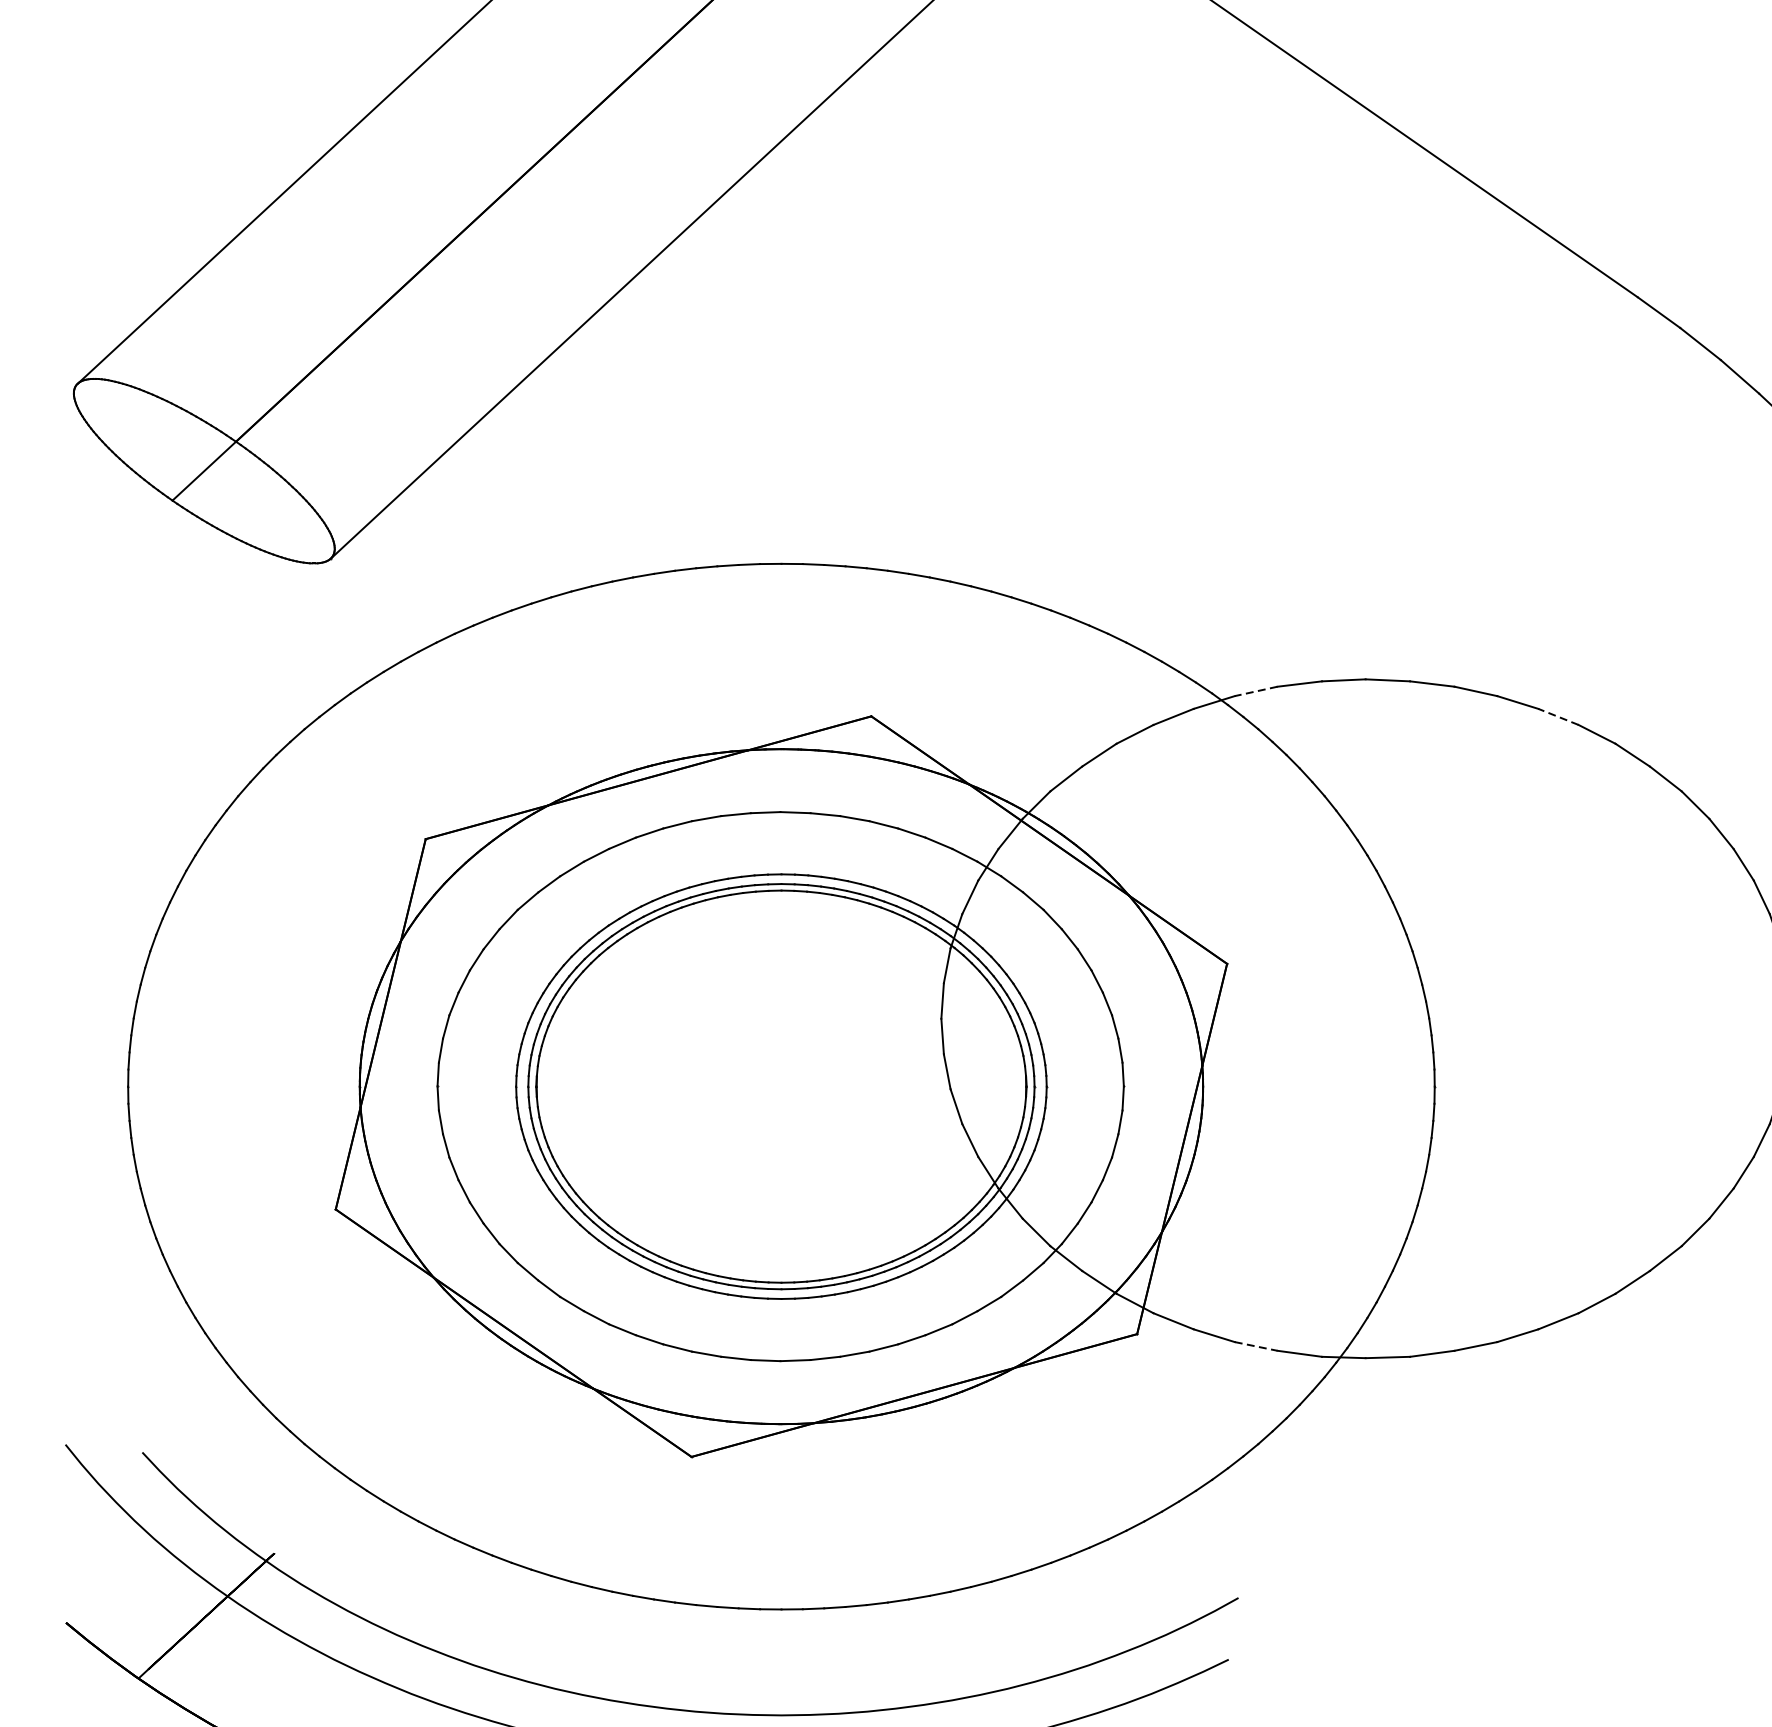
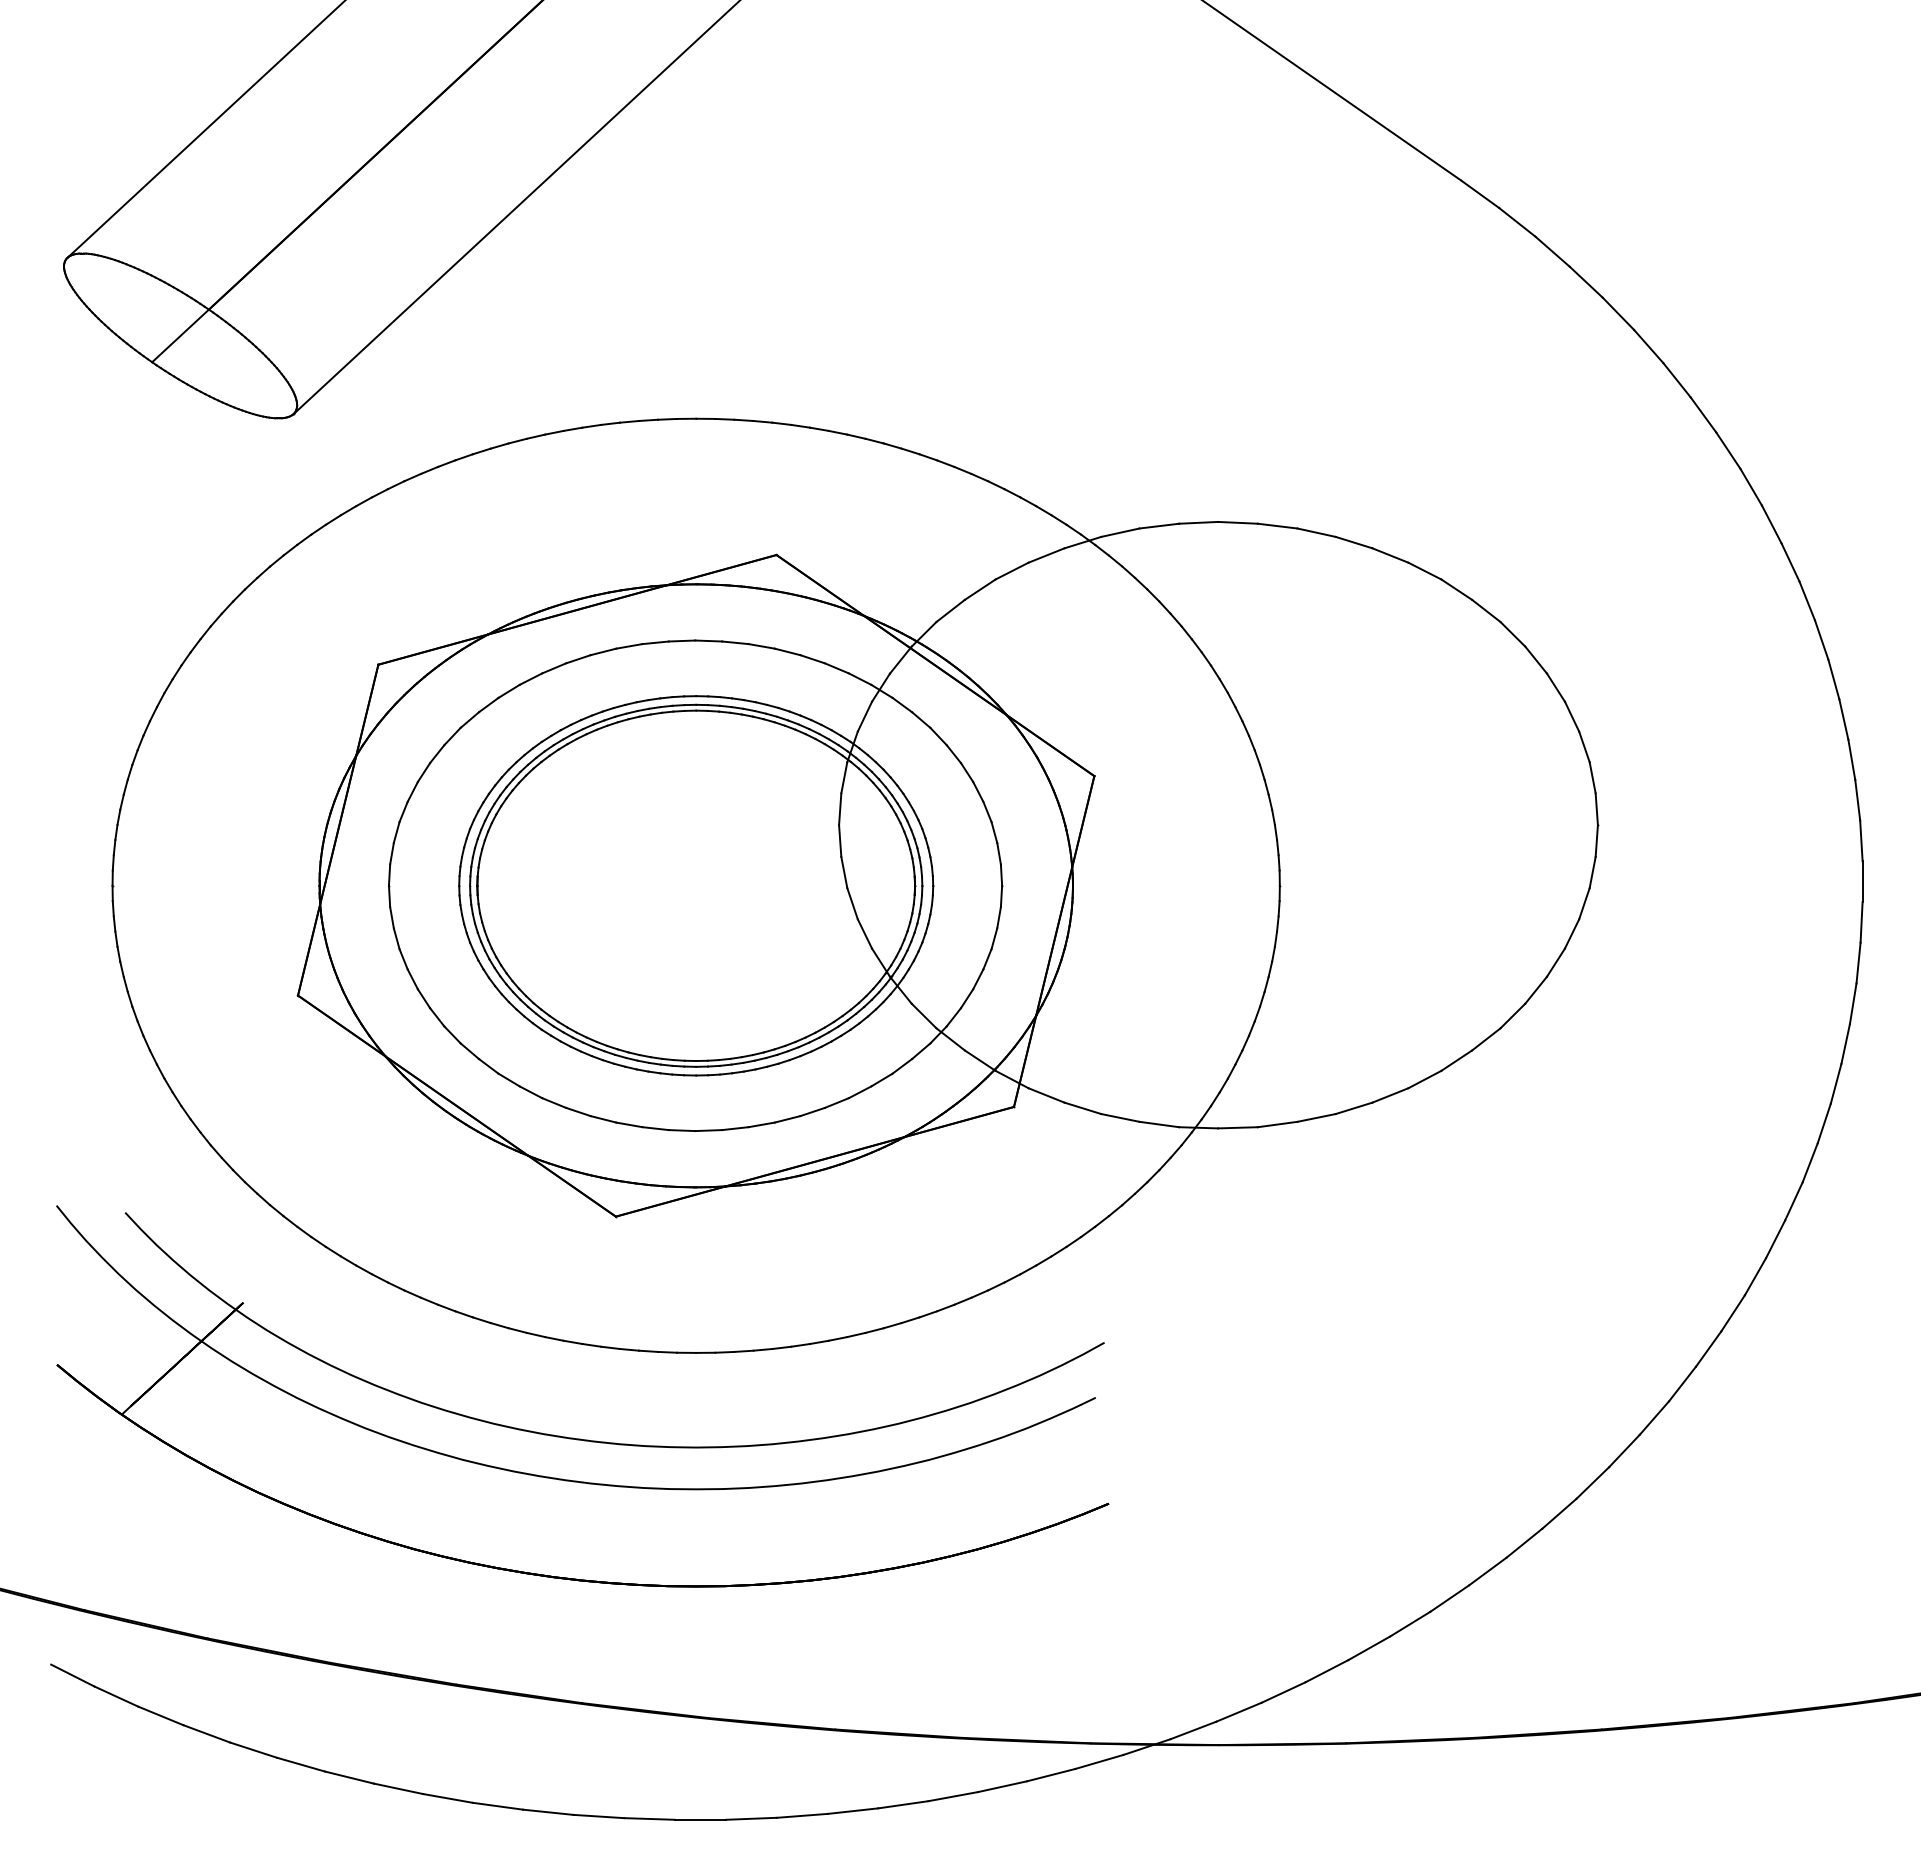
line: (1256, 691) -> (1120, 532), dashed -> solid
line: (1557, 716) -> (1389, 555), dashed -> solid
line: (1256, 1347) -> (1120, 1118), dashed -> solid

